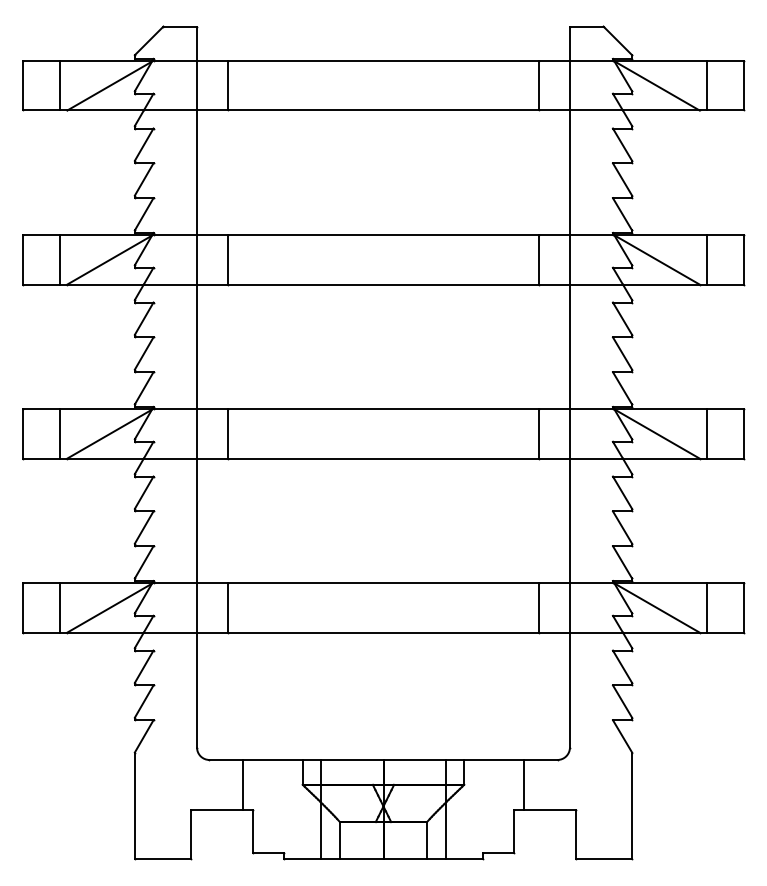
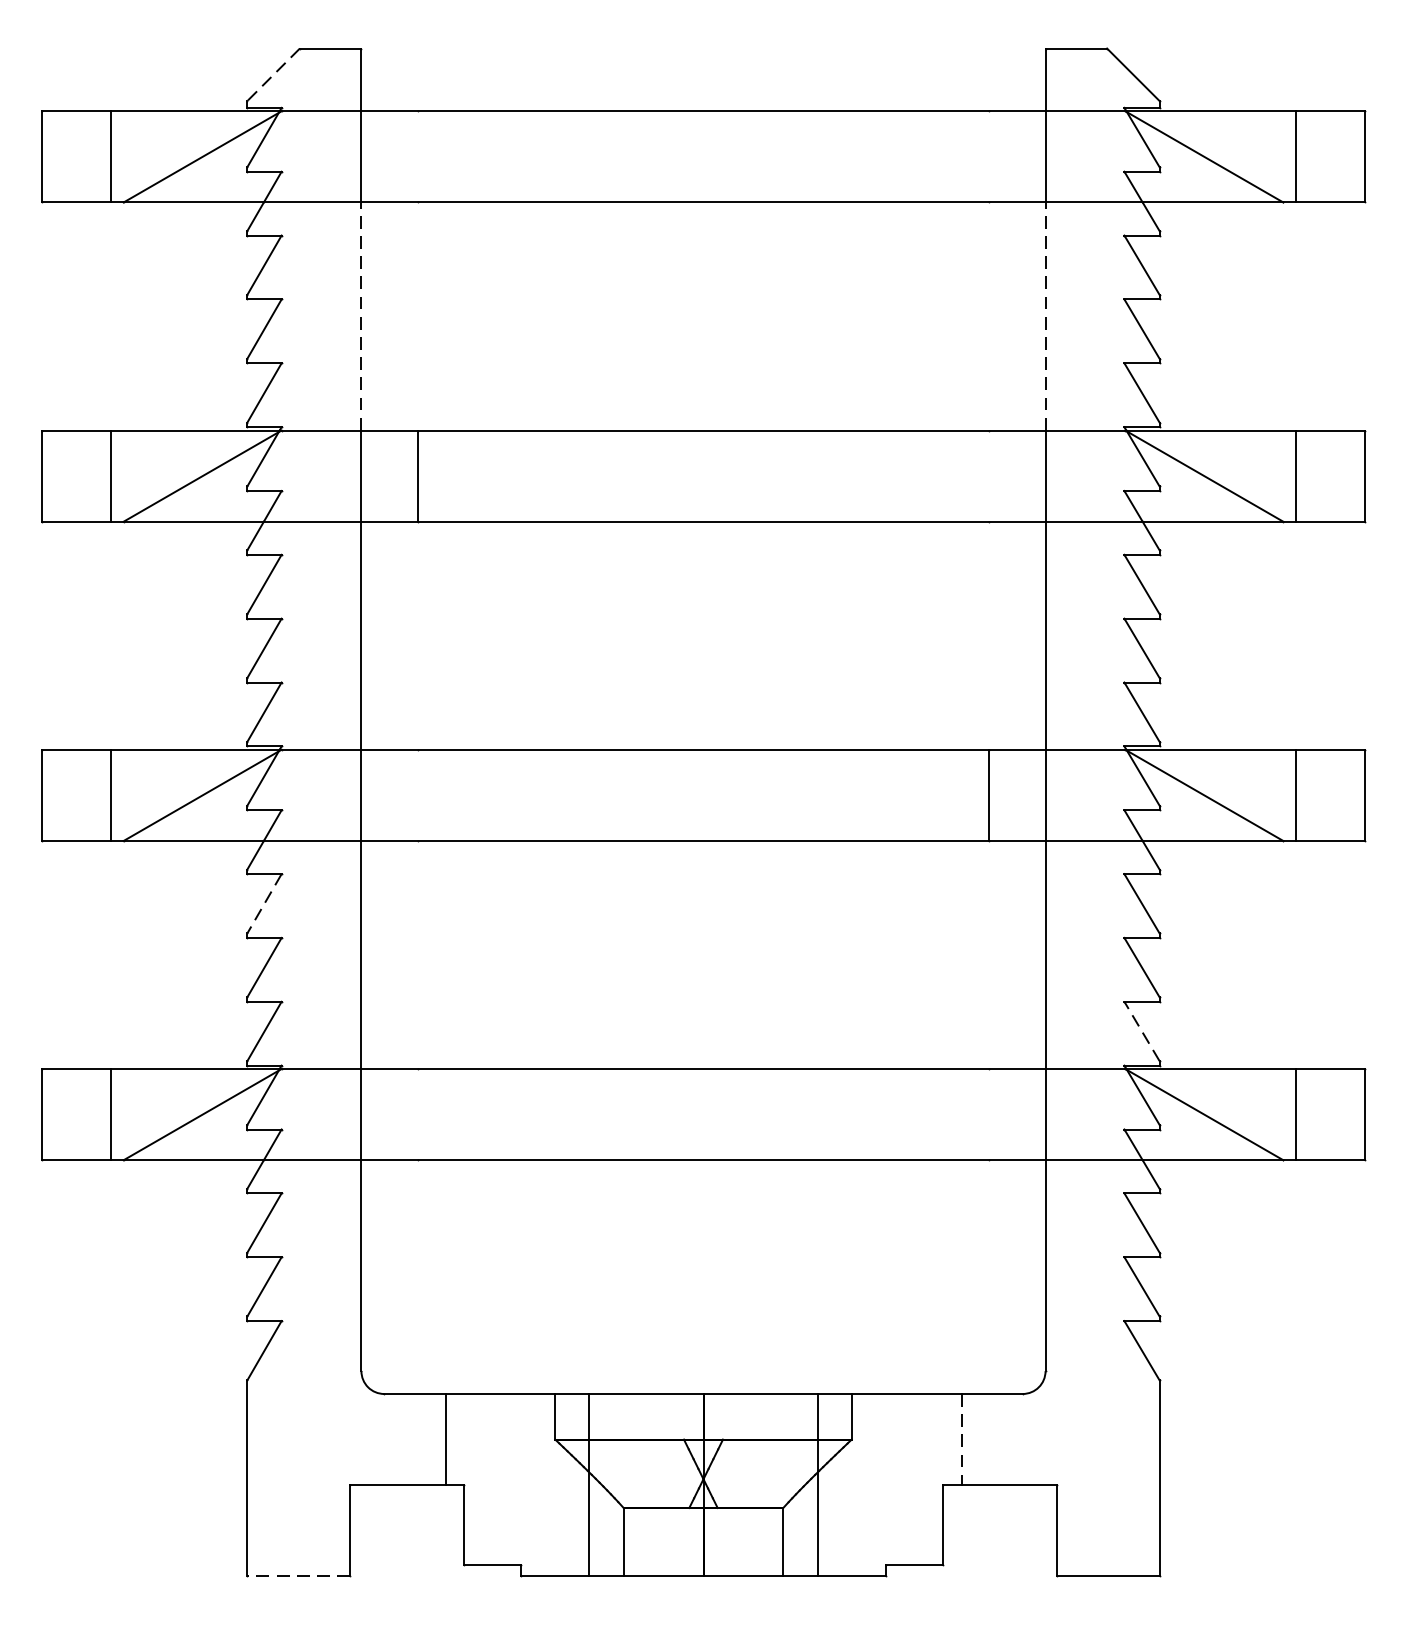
line: (148, 41) -> (272, 75), solid -> dashed
line: (228, 85) -> (419, 156), removed
line: (538, 85) -> (987, 156), removed
line: (197, 172) -> (362, 316), solid -> dashed
line: (569, 172) -> (1044, 316), solid -> dashed
line: (538, 259) -> (987, 475), removed
line: (228, 433) -> (419, 795), removed
line: (144, 492) -> (265, 903), solid -> dashed
line: (622, 562) -> (1141, 1031), solid -> dashed
line: (228, 607) -> (419, 1114), removed
line: (538, 607) -> (987, 1114), removed
line: (524, 784) -> (962, 1438), solid -> dashed
line: (162, 859) -> (298, 1576), solid -> dashed

